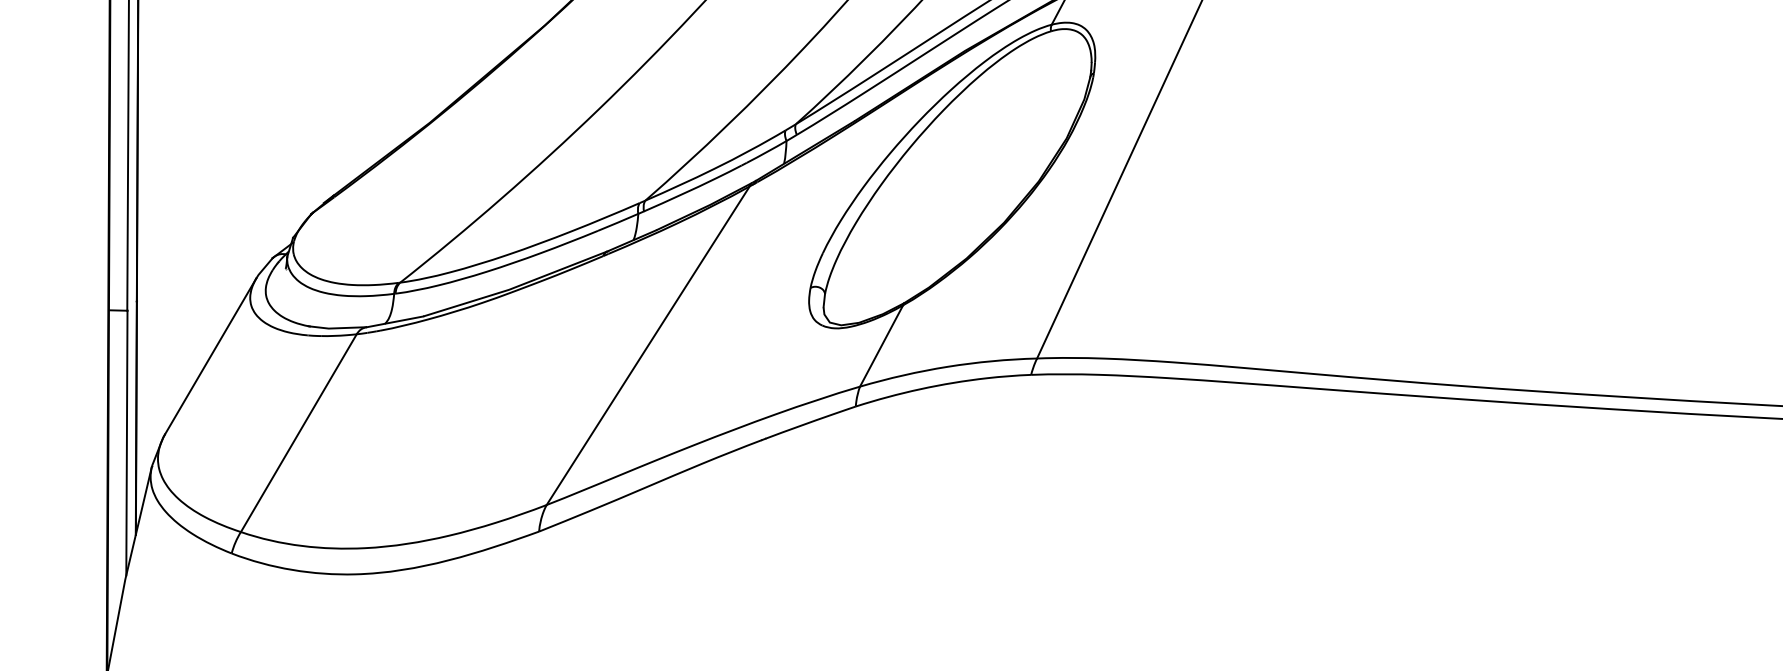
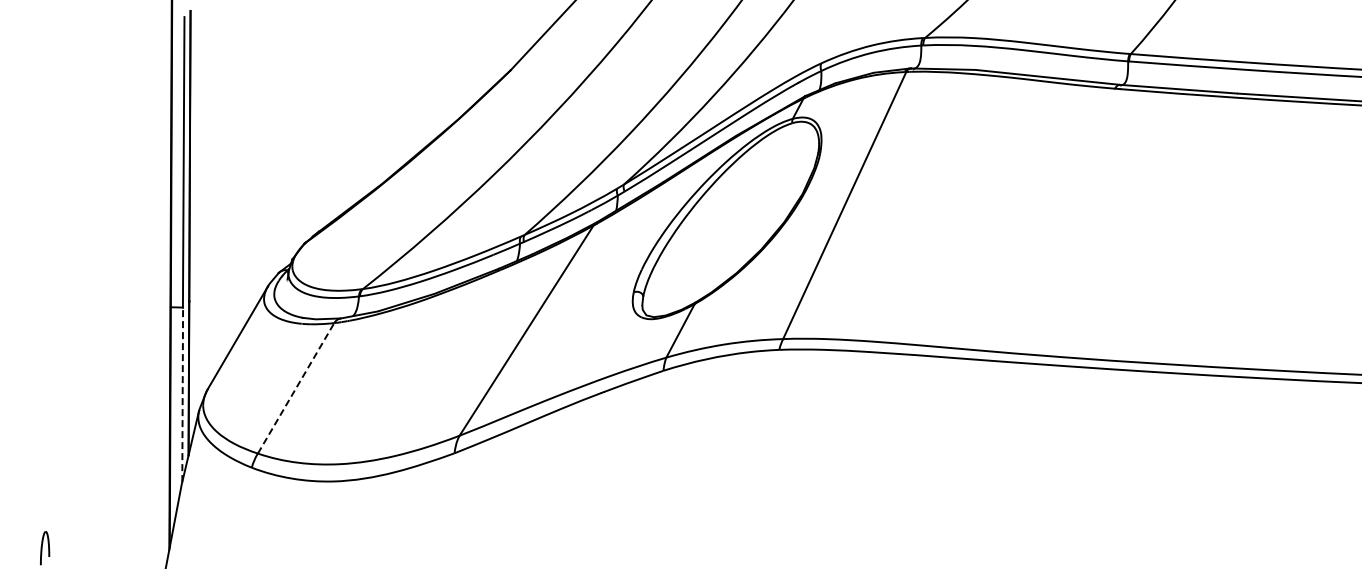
line: (299, 433) -> (296, 388), solid -> dashed
line: (126, 442) -> (182, 394), solid -> dashed

